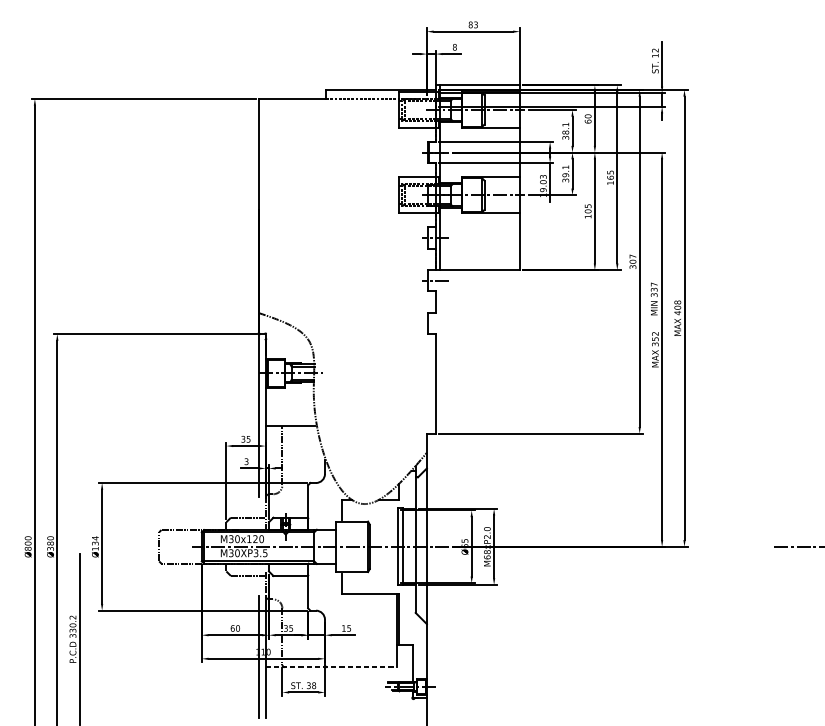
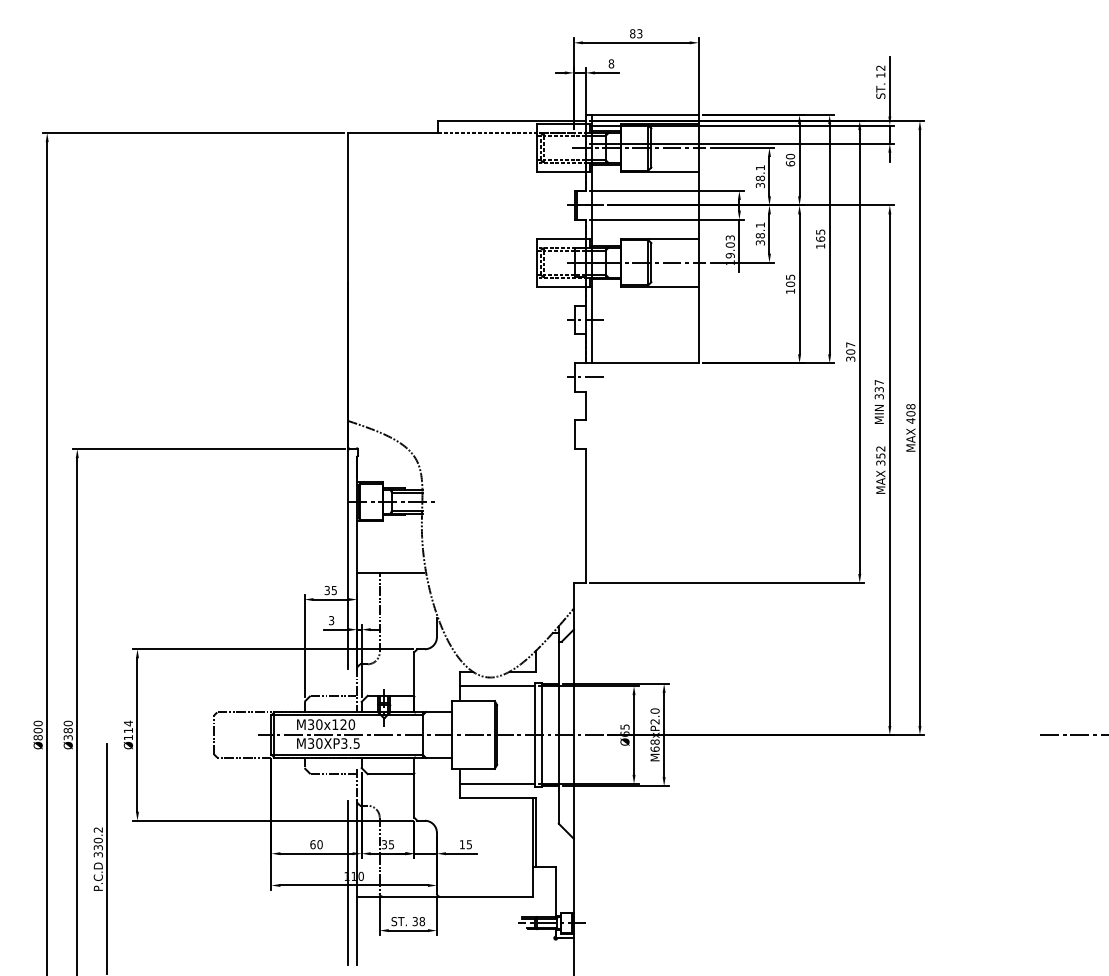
text: (565, 175) -> (760, 235), 39.1 -> 38.1
line: (369, 510) -> (496, 686), added
text: (95, 543) -> (128, 730), Ø134 -> Ø114
line: (369, 582) -> (496, 783), added
line: (331, 667) -> (445, 896), dashed -> solid

